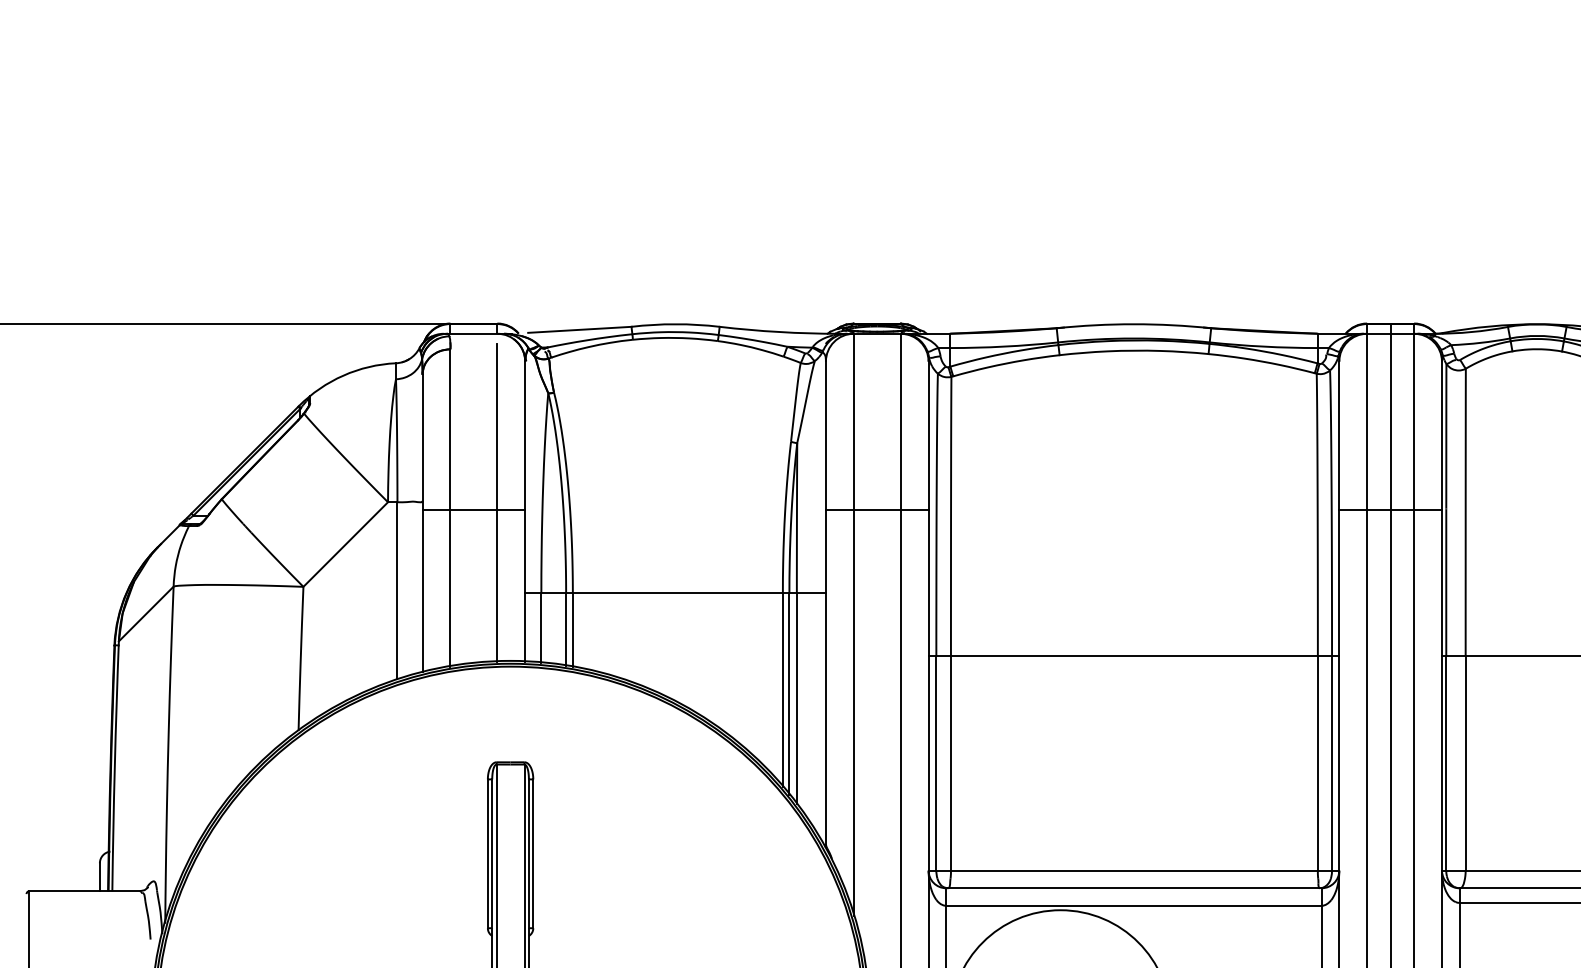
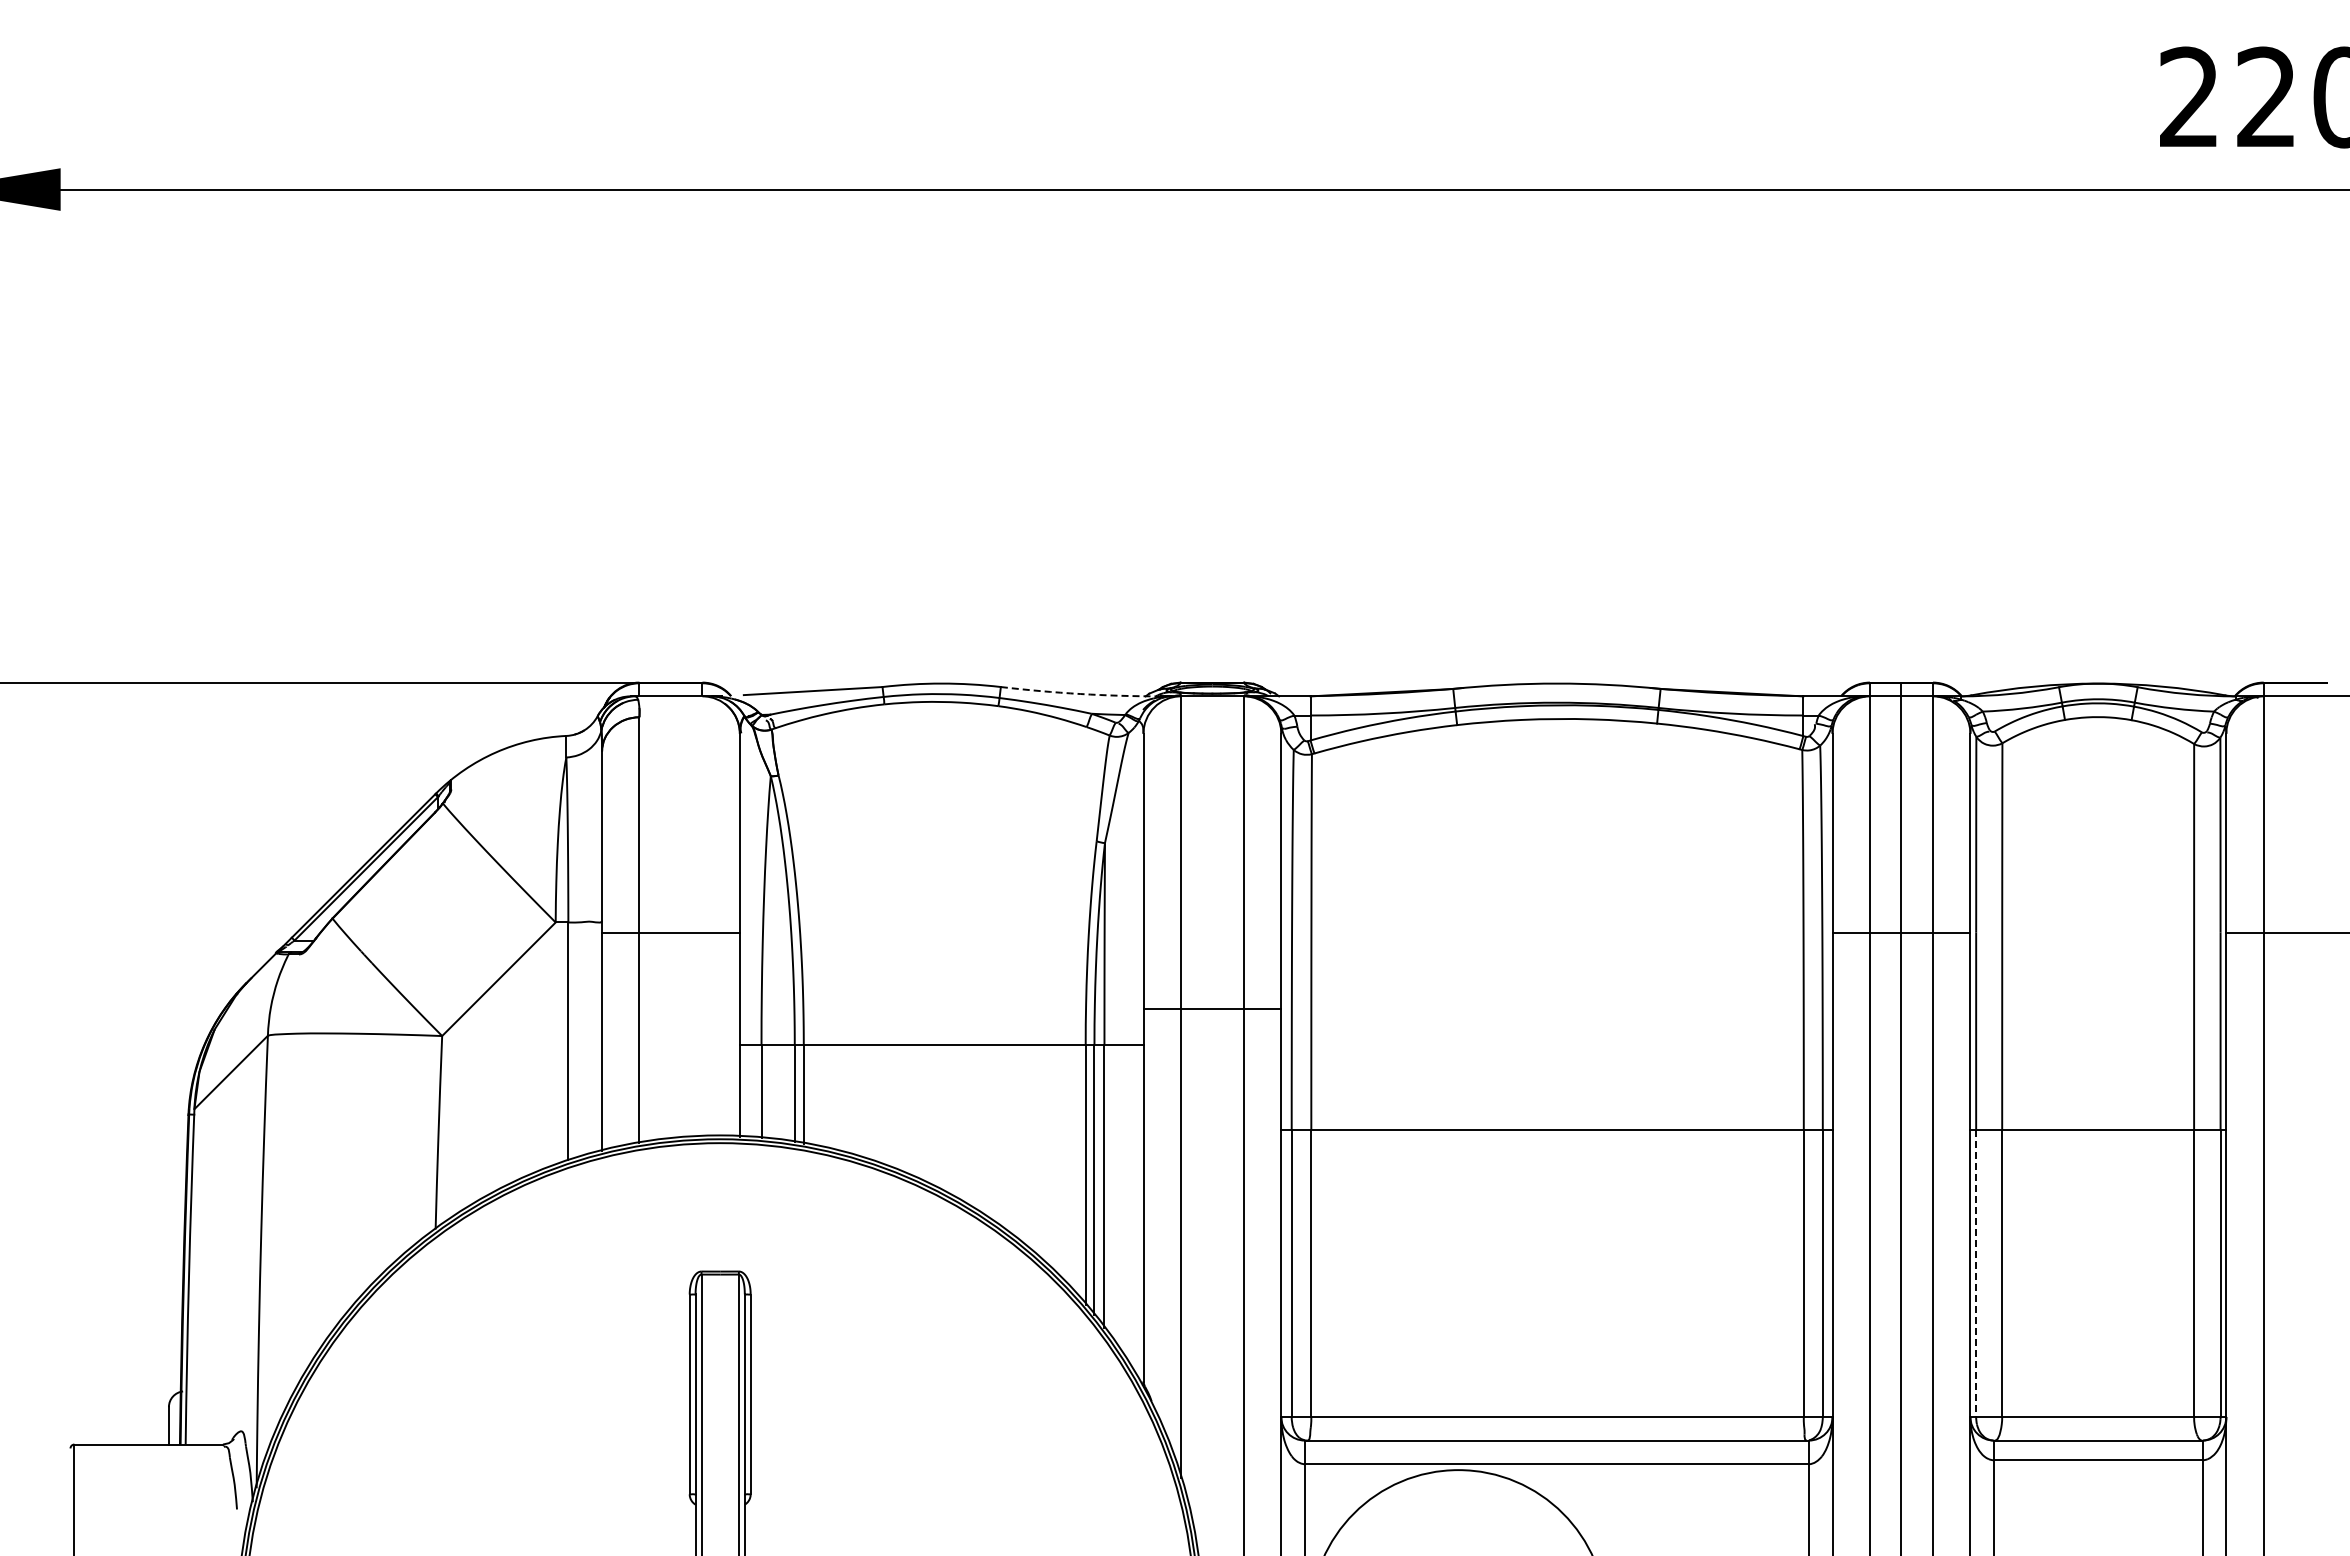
arc: (779, 332) -> (1080, 694), solid -> dashed
line: (497, 502) -> (702, 922), removed
line: (877, 509) -> (1212, 1008), moved
line: (1446, 763) -> (1976, 1273), solid -> dashed

